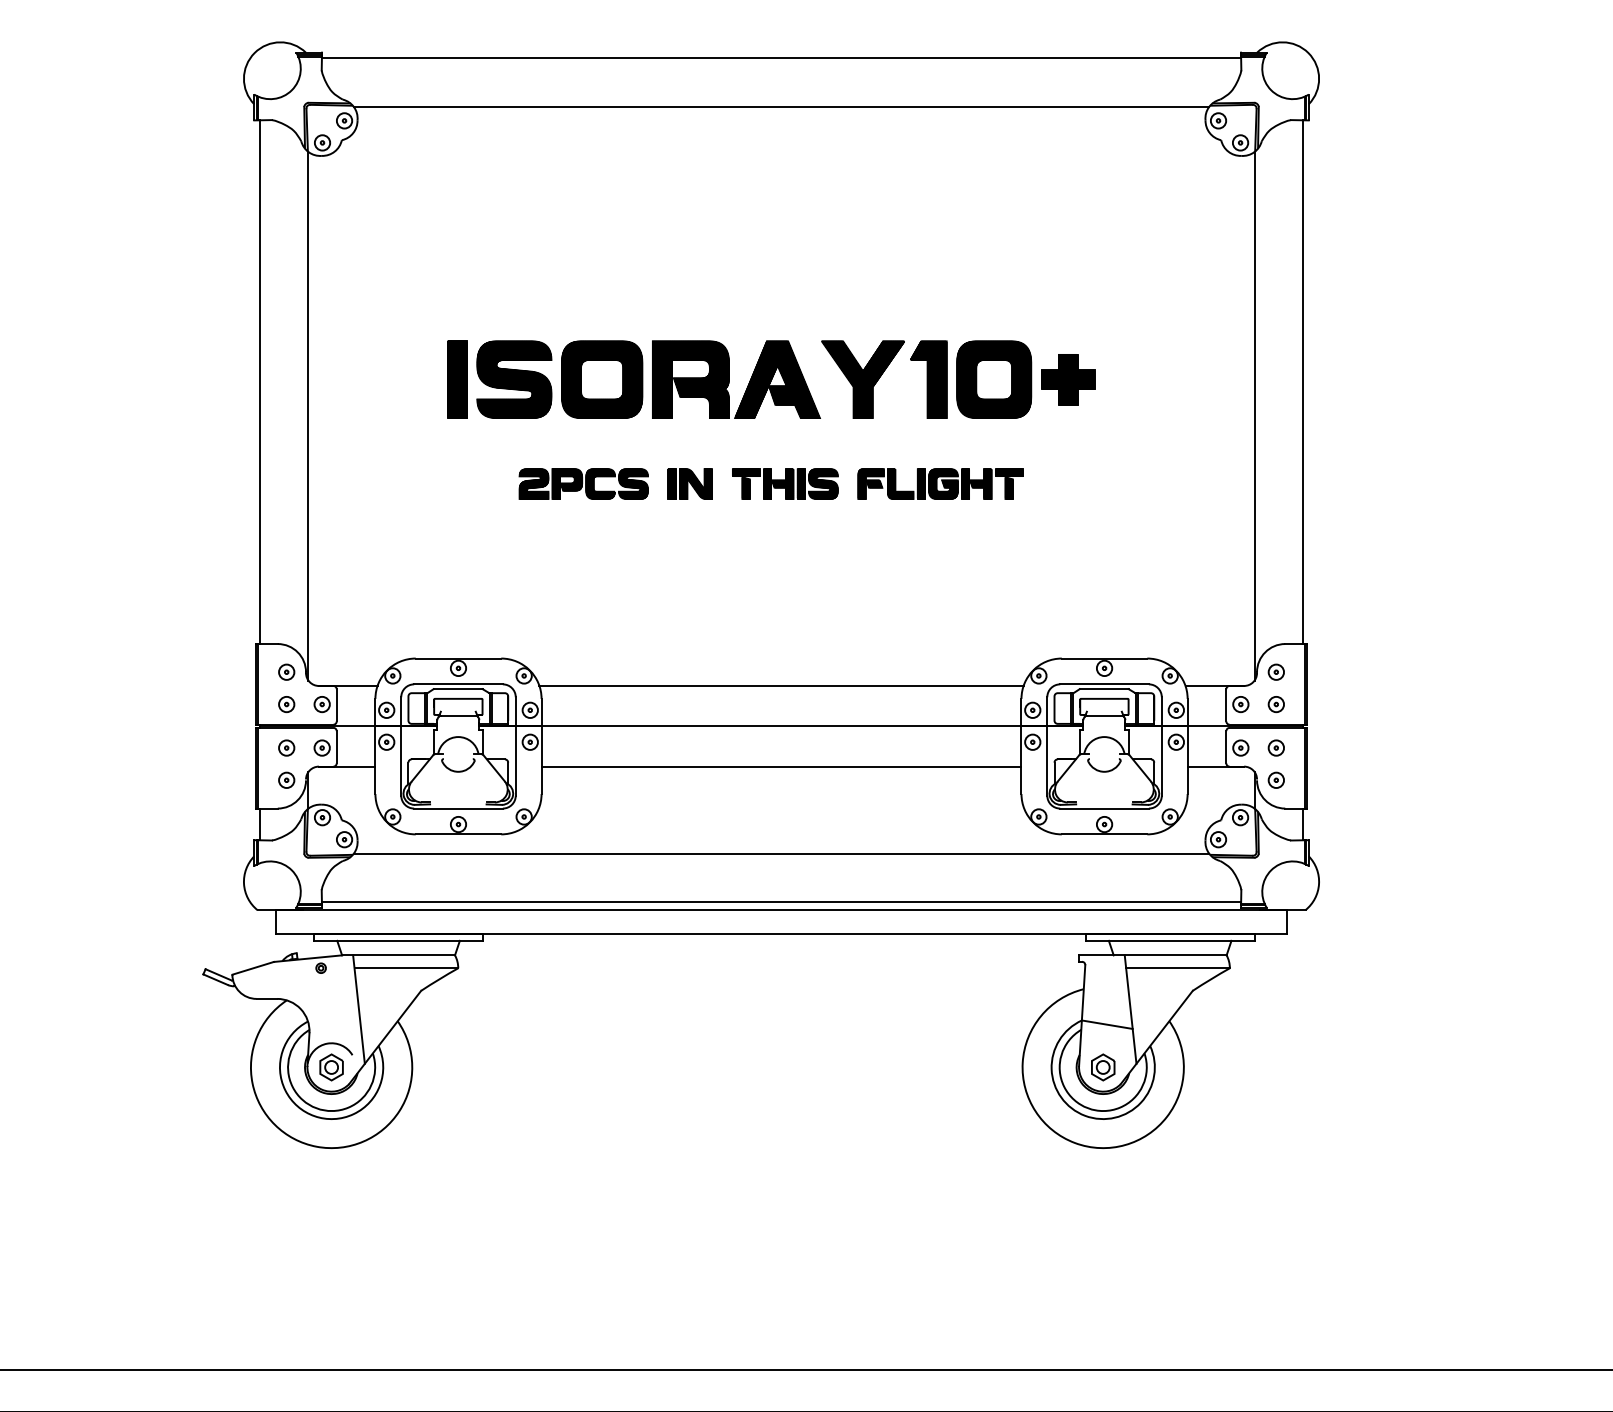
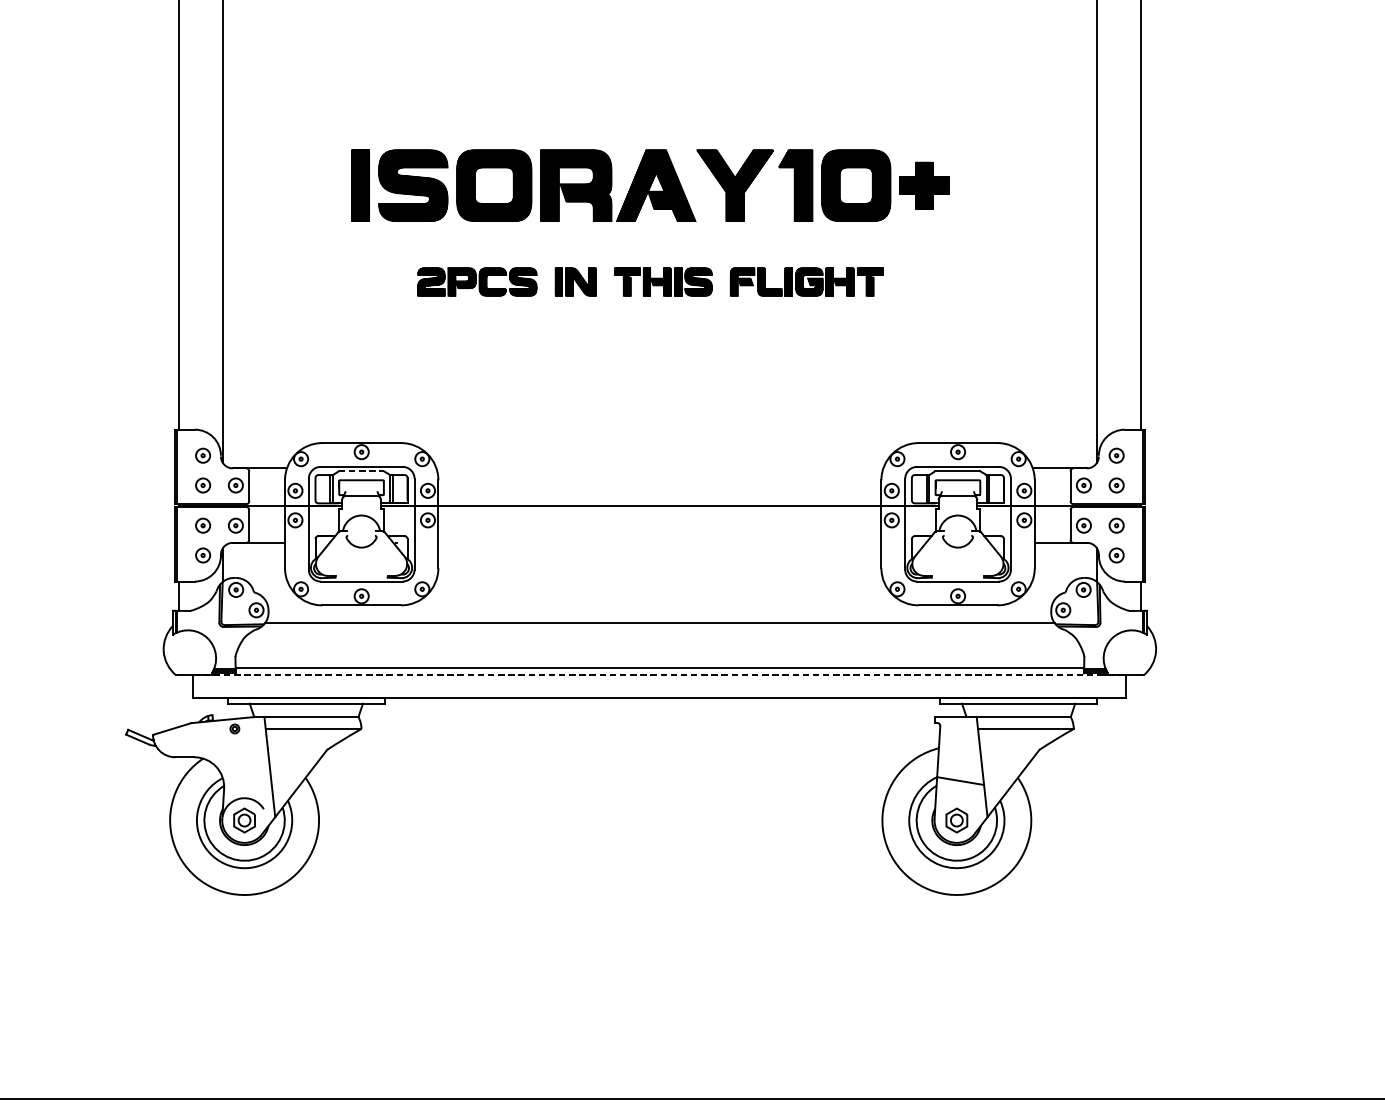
line: (781, 685) -> (659, 467), removed
line: (458, 689) -> (361, 471), solid -> dashed
line: (781, 766) -> (659, 542), removed
line: (782, 910) -> (660, 675), solid -> dashed

